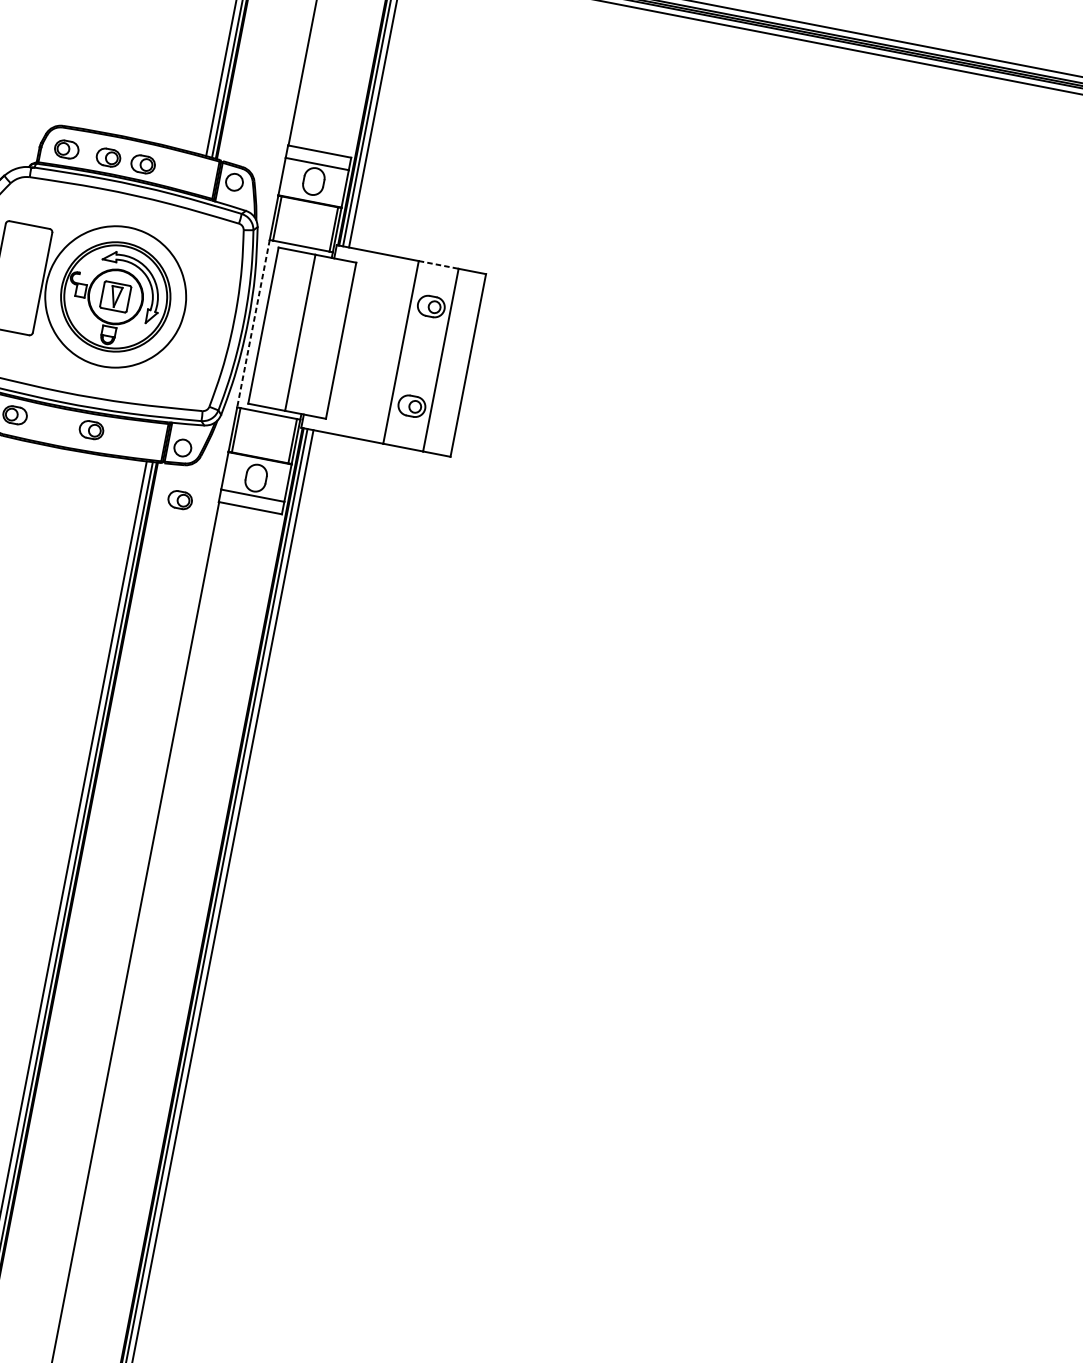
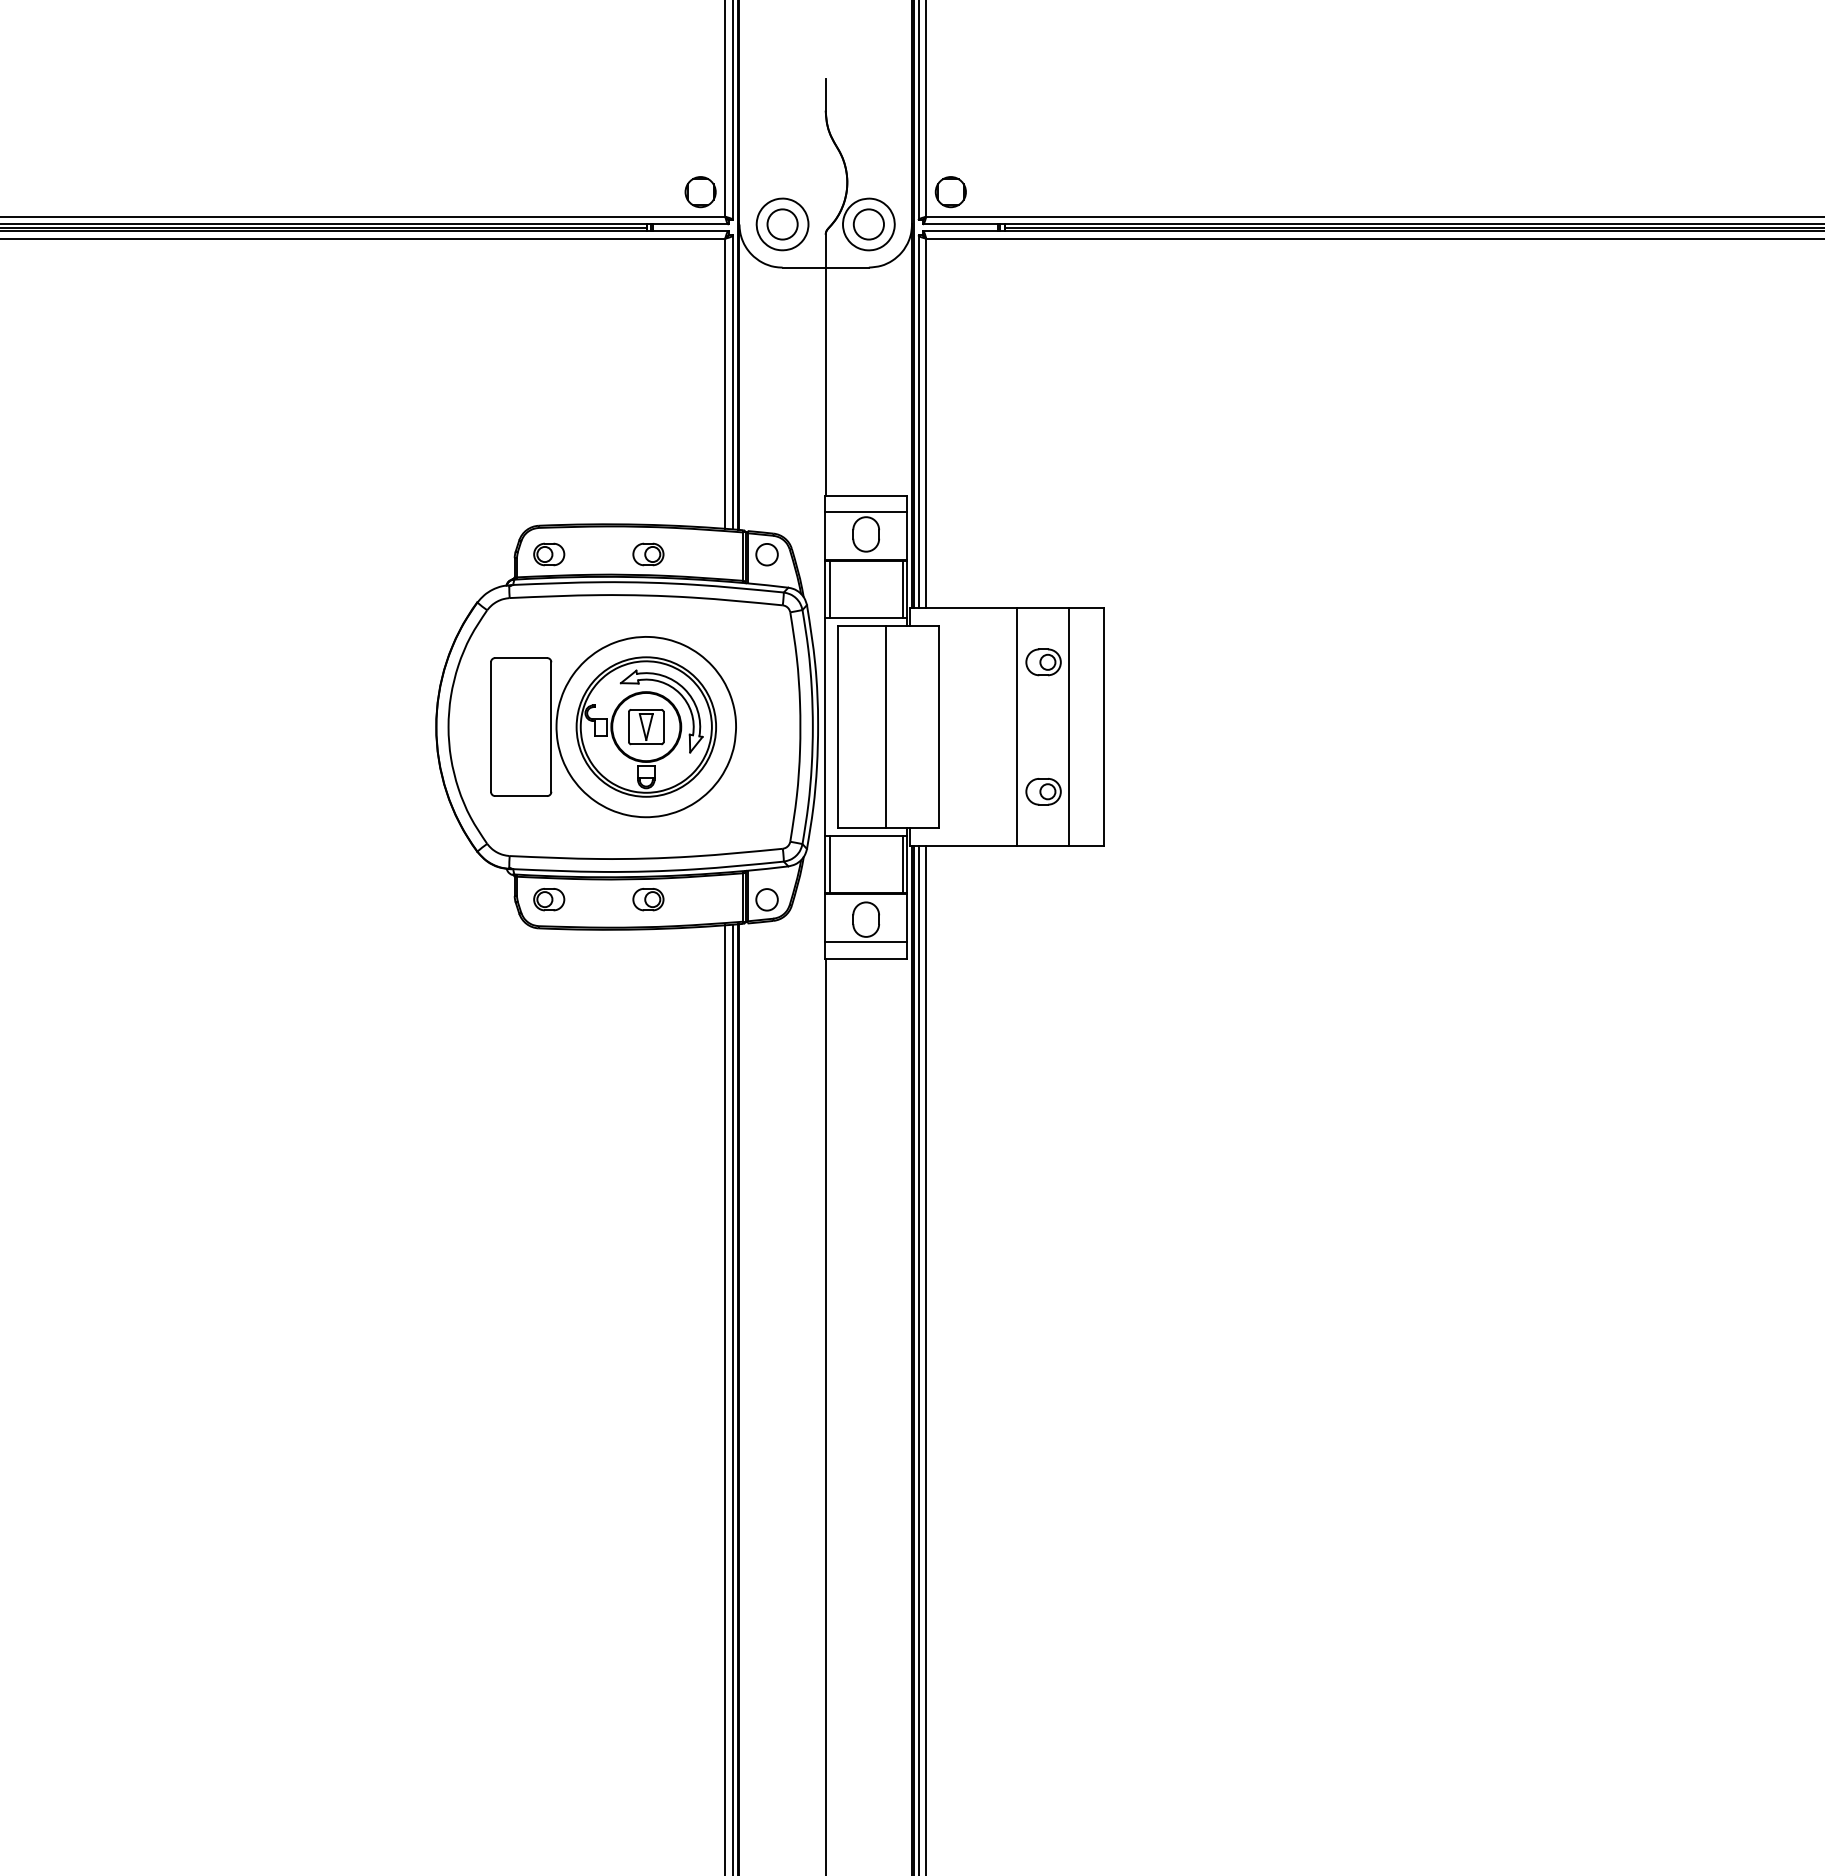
part: (108, 157) -> (603, 554), removed
line: (438, 264) -> (1042, 608), dashed -> solid
line: (253, 324) -> (825, 727), dashed -> solid
part: (180, 500) -> (776, 965), removed

